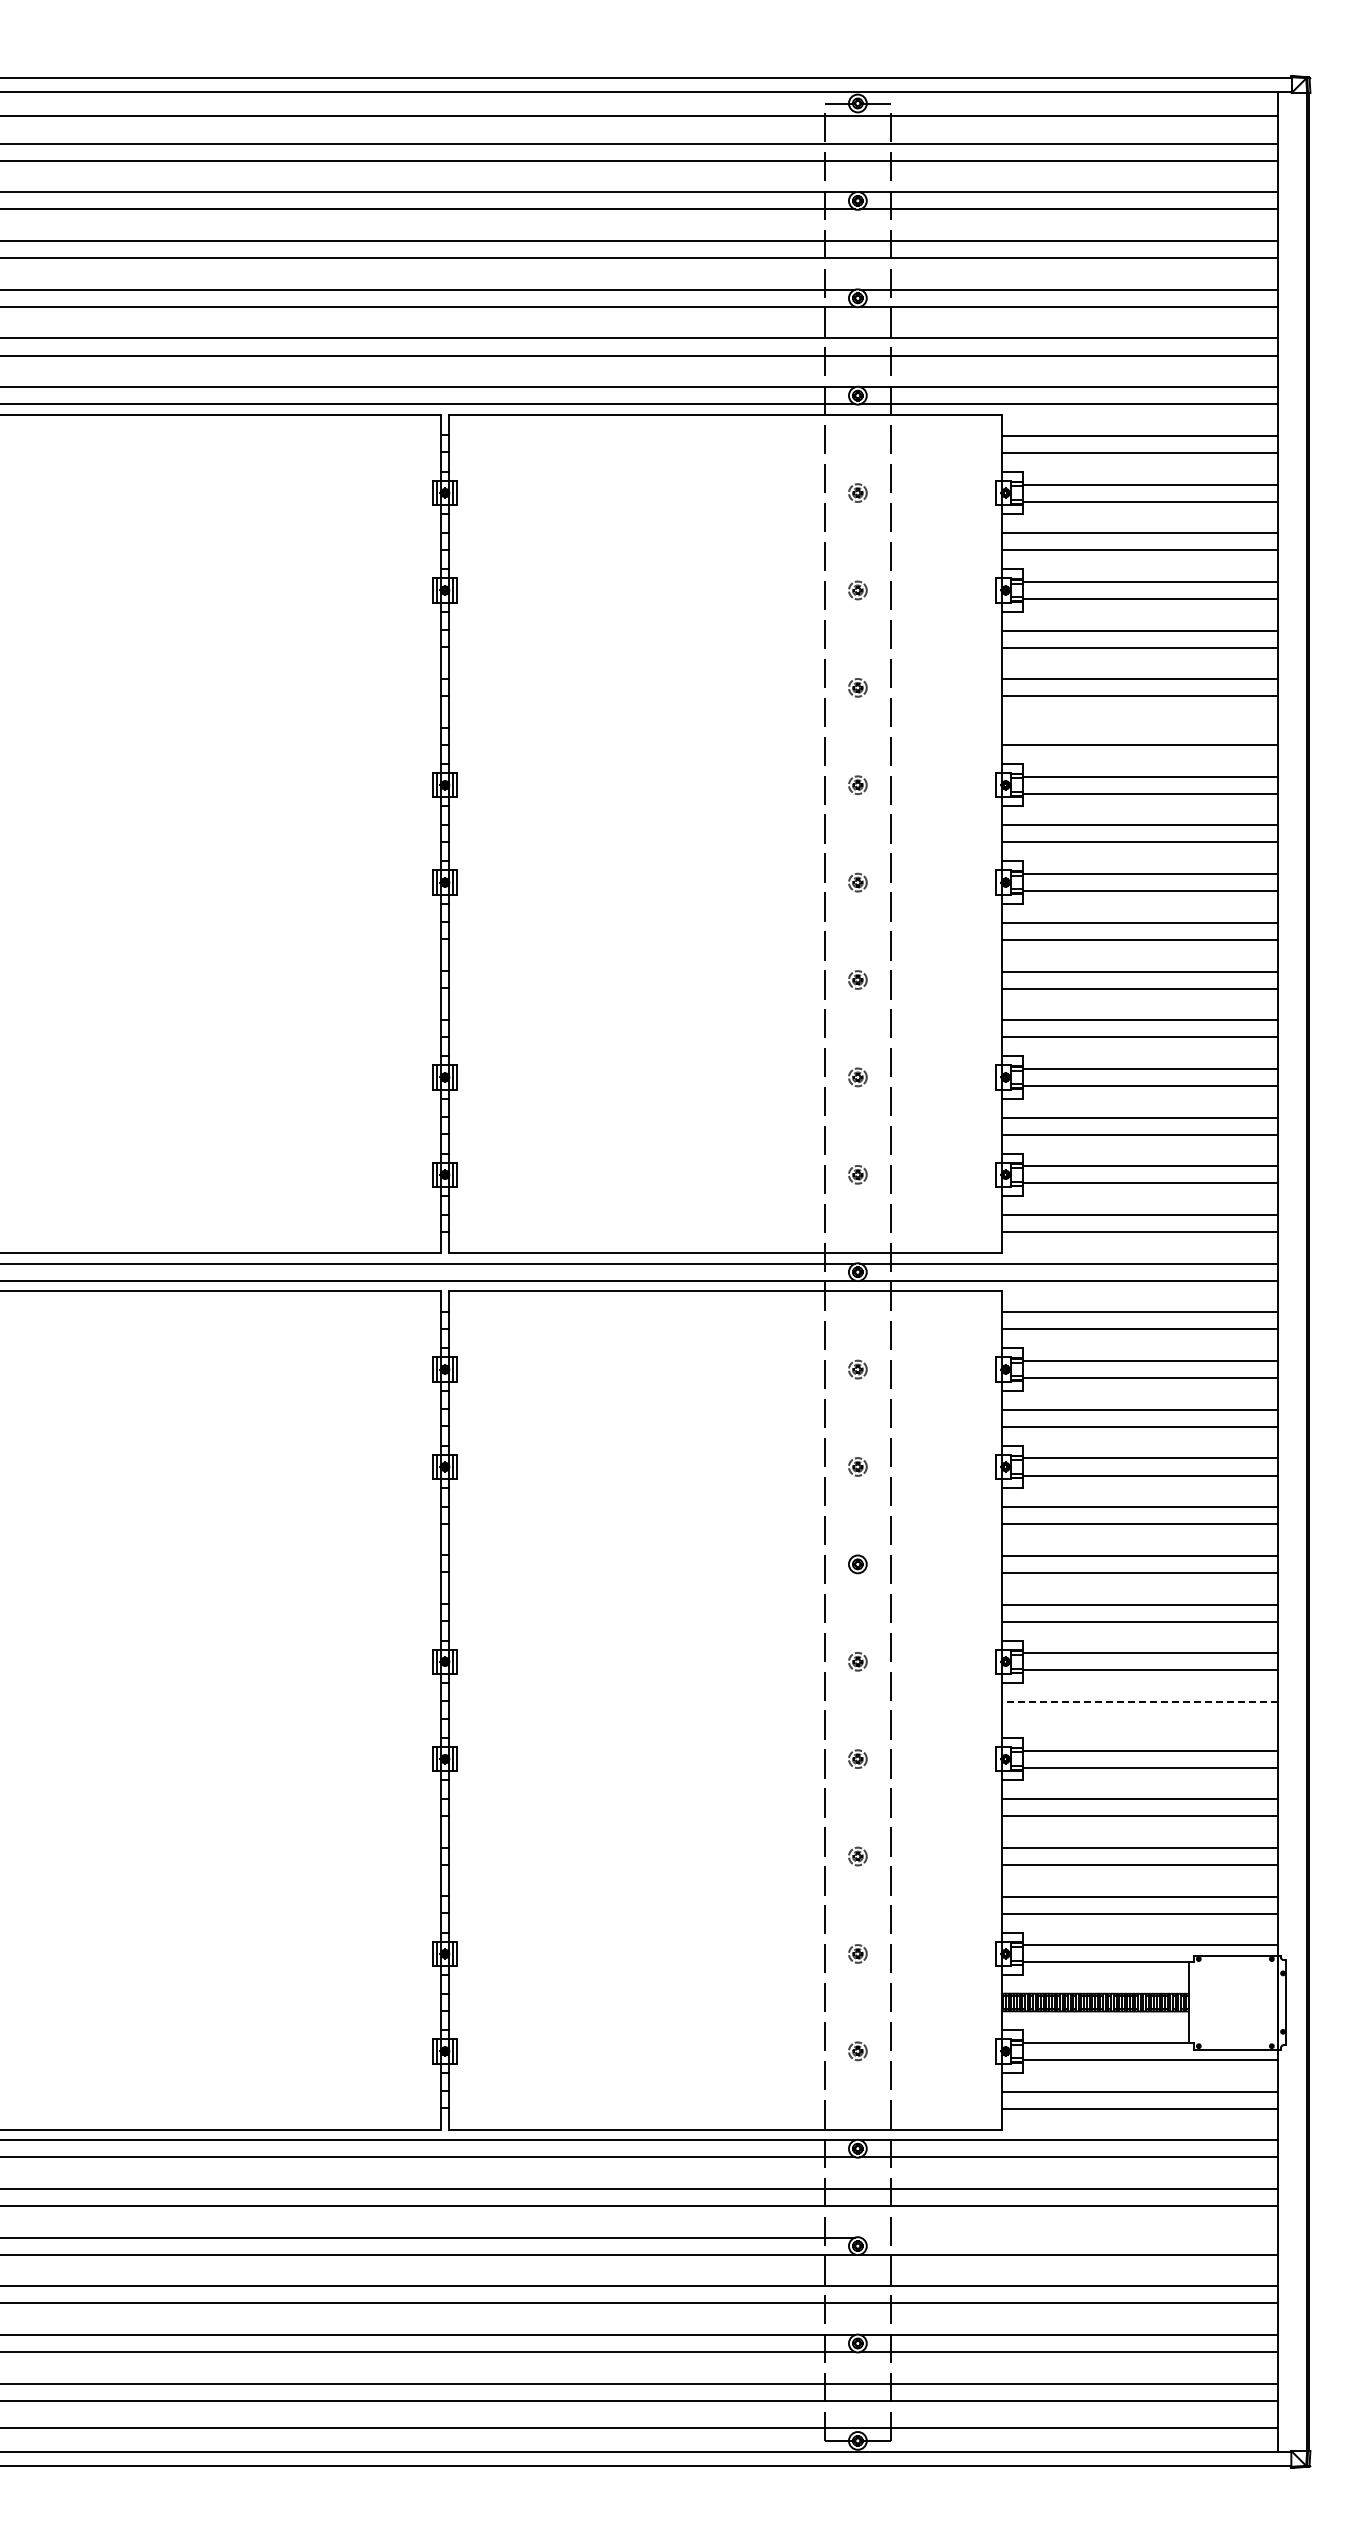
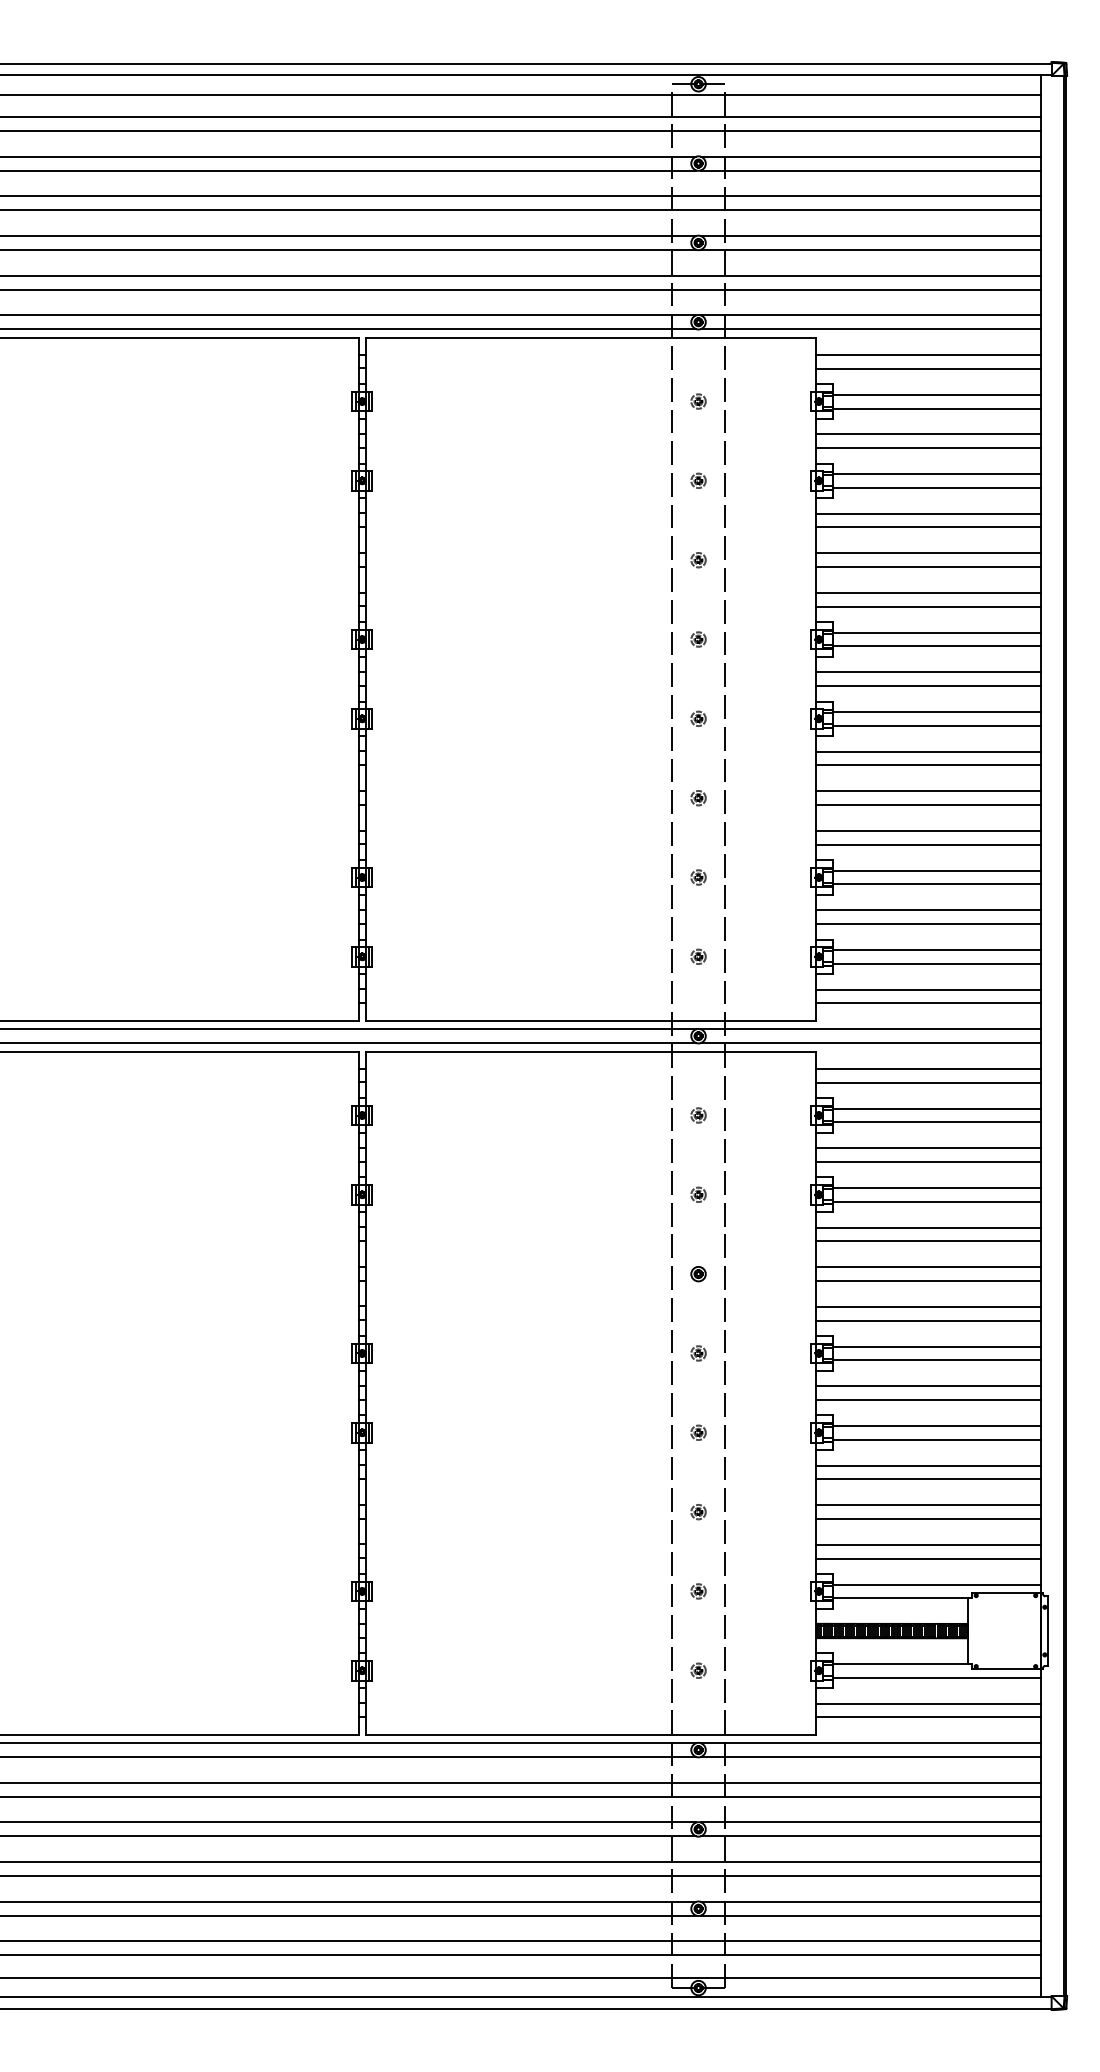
line: (1139, 728) -> (927, 593), added
line: (1139, 1701) -> (927, 1385), dashed -> solid
line: (1139, 1719) -> (927, 1400), added
line: (1069, 2237) -> (870, 1822), added

